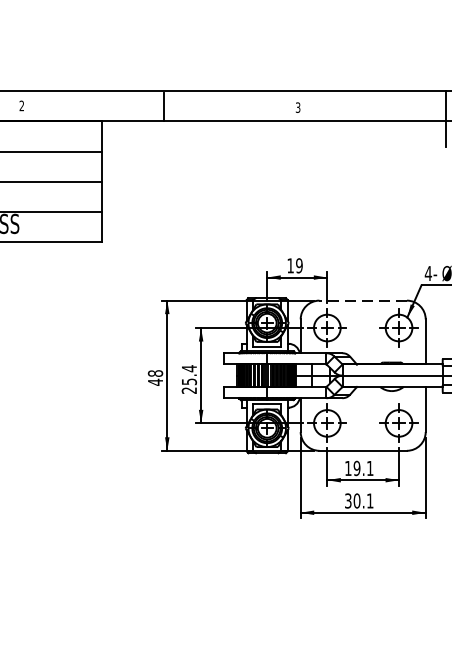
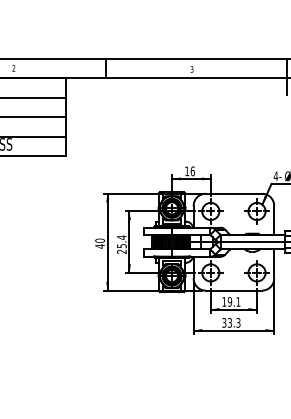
text: (298, 266) -> (192, 171), 19 -> 16
line: (362, 300) -> (233, 193), dashed -> solid
text: (154, 373) -> (99, 240), 48 -> 40
text: (362, 500) -> (233, 322), 30.1 -> 33.3

